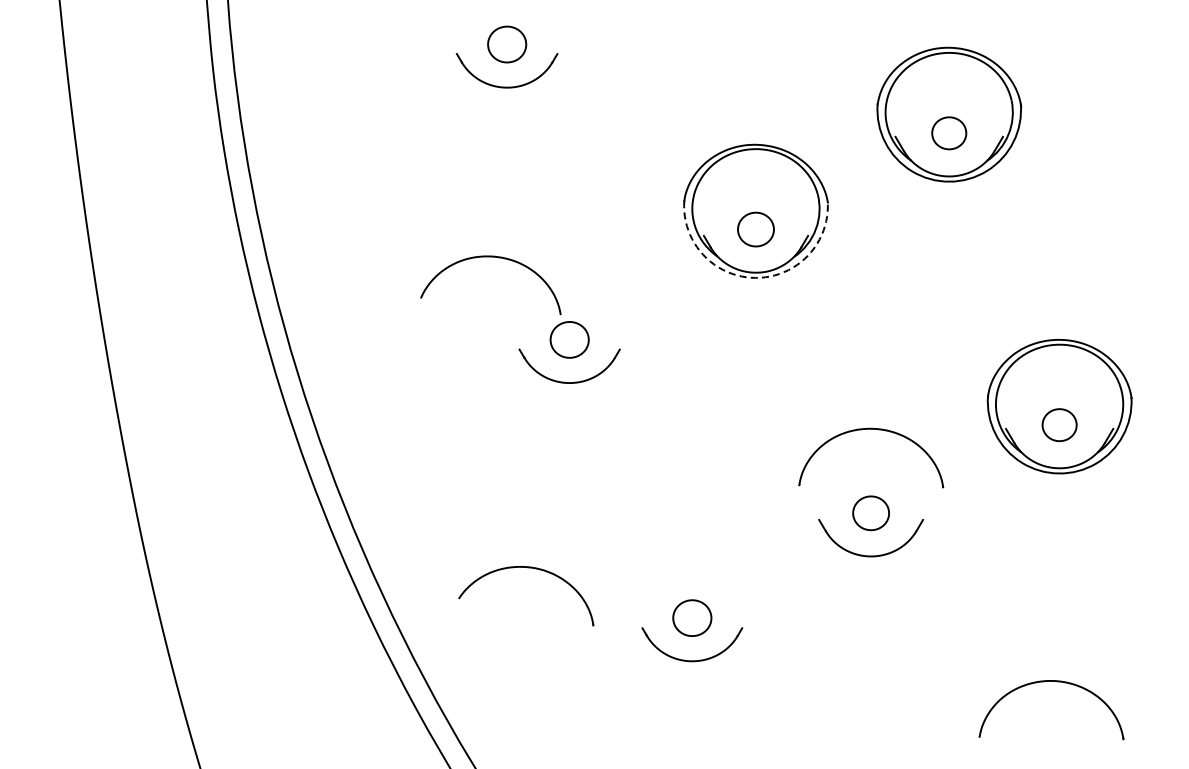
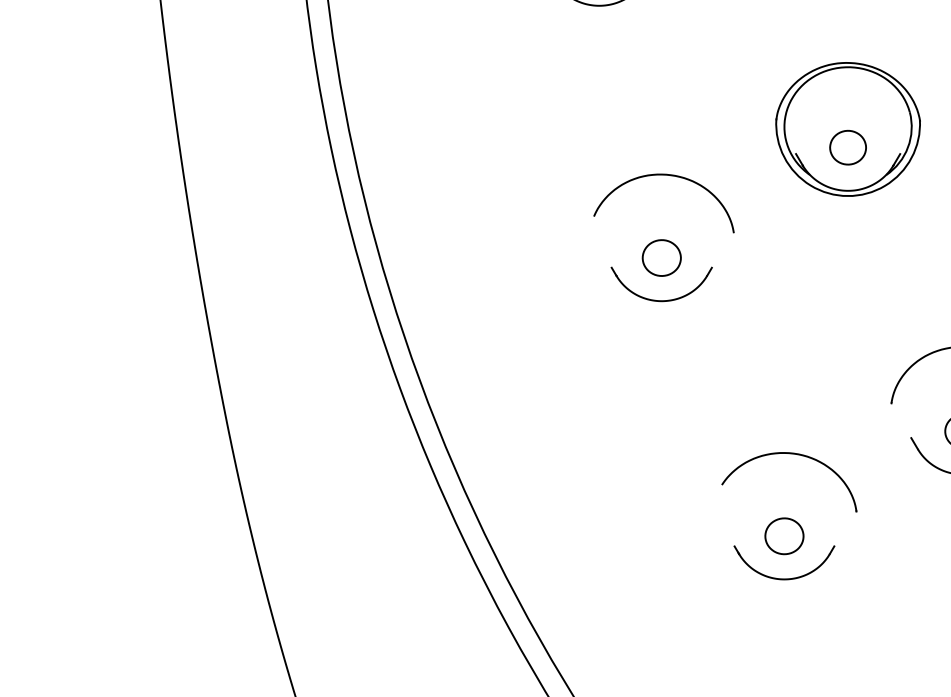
part: (490, 257) -> (663, 175), moved
arc: (755, 277) -> (847, 195), dashed -> solid
part: (527, 568) -> (790, 454), moved

